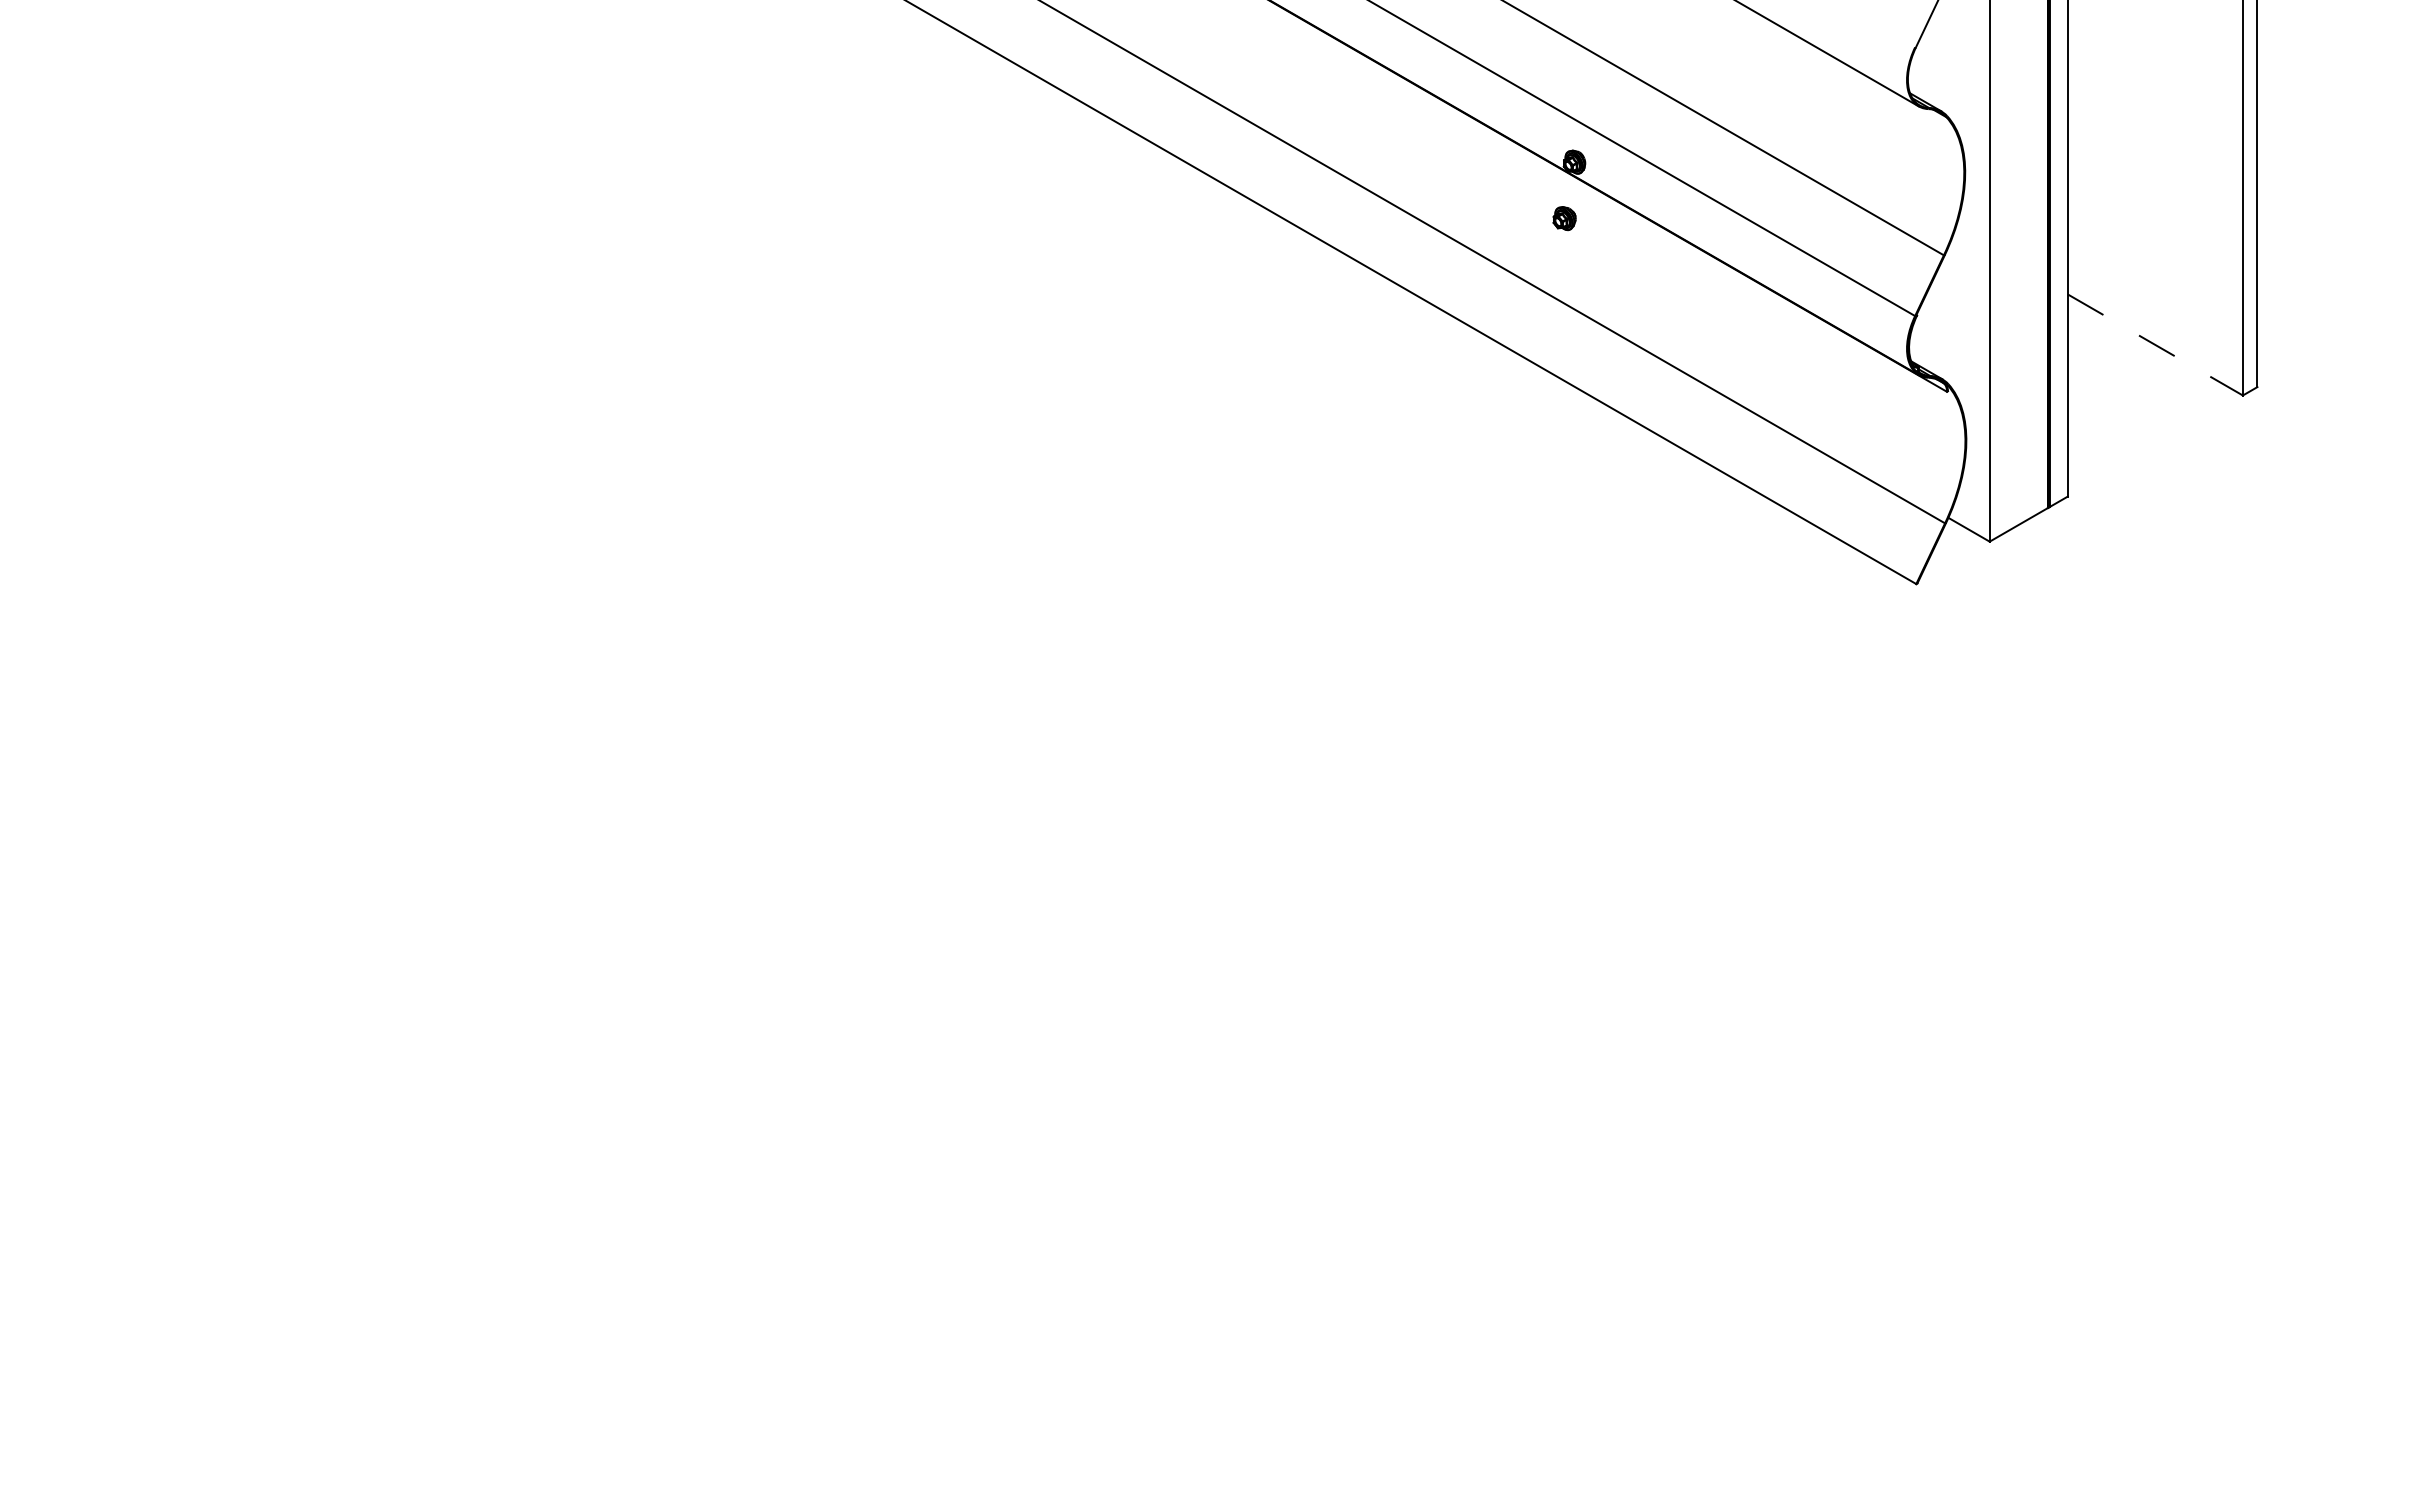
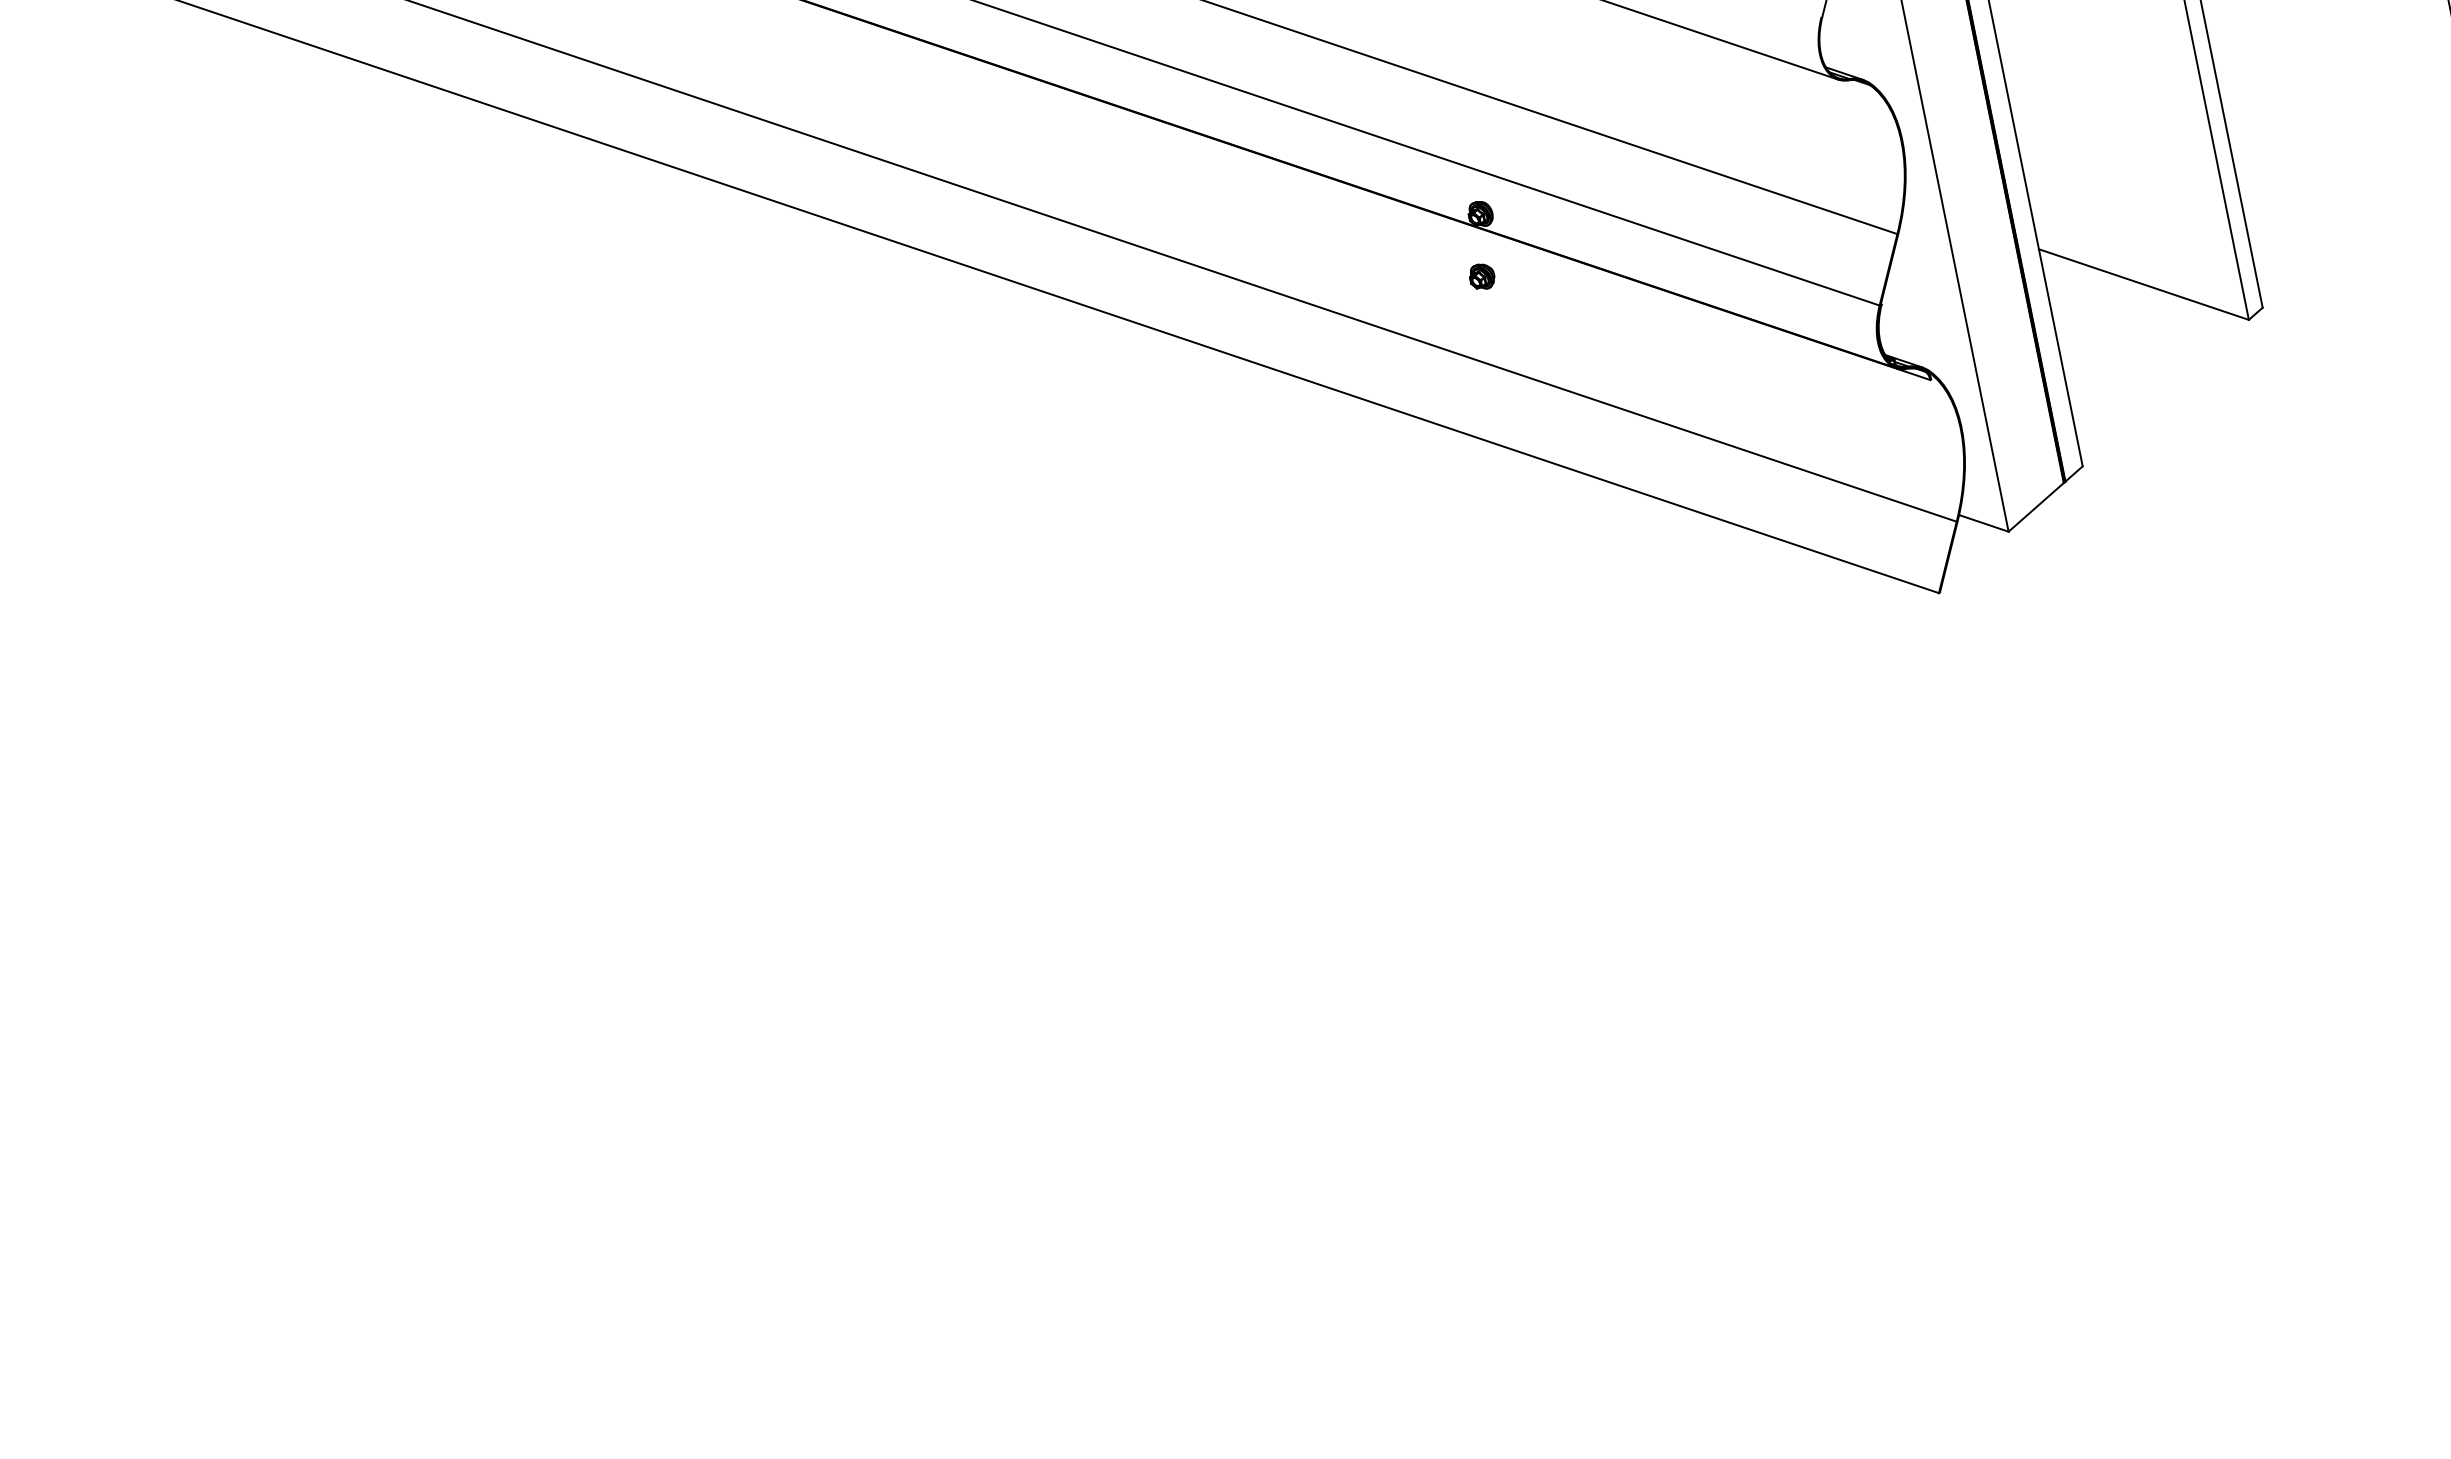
line: (2155, 345) -> (2144, 285), dashed -> solid

